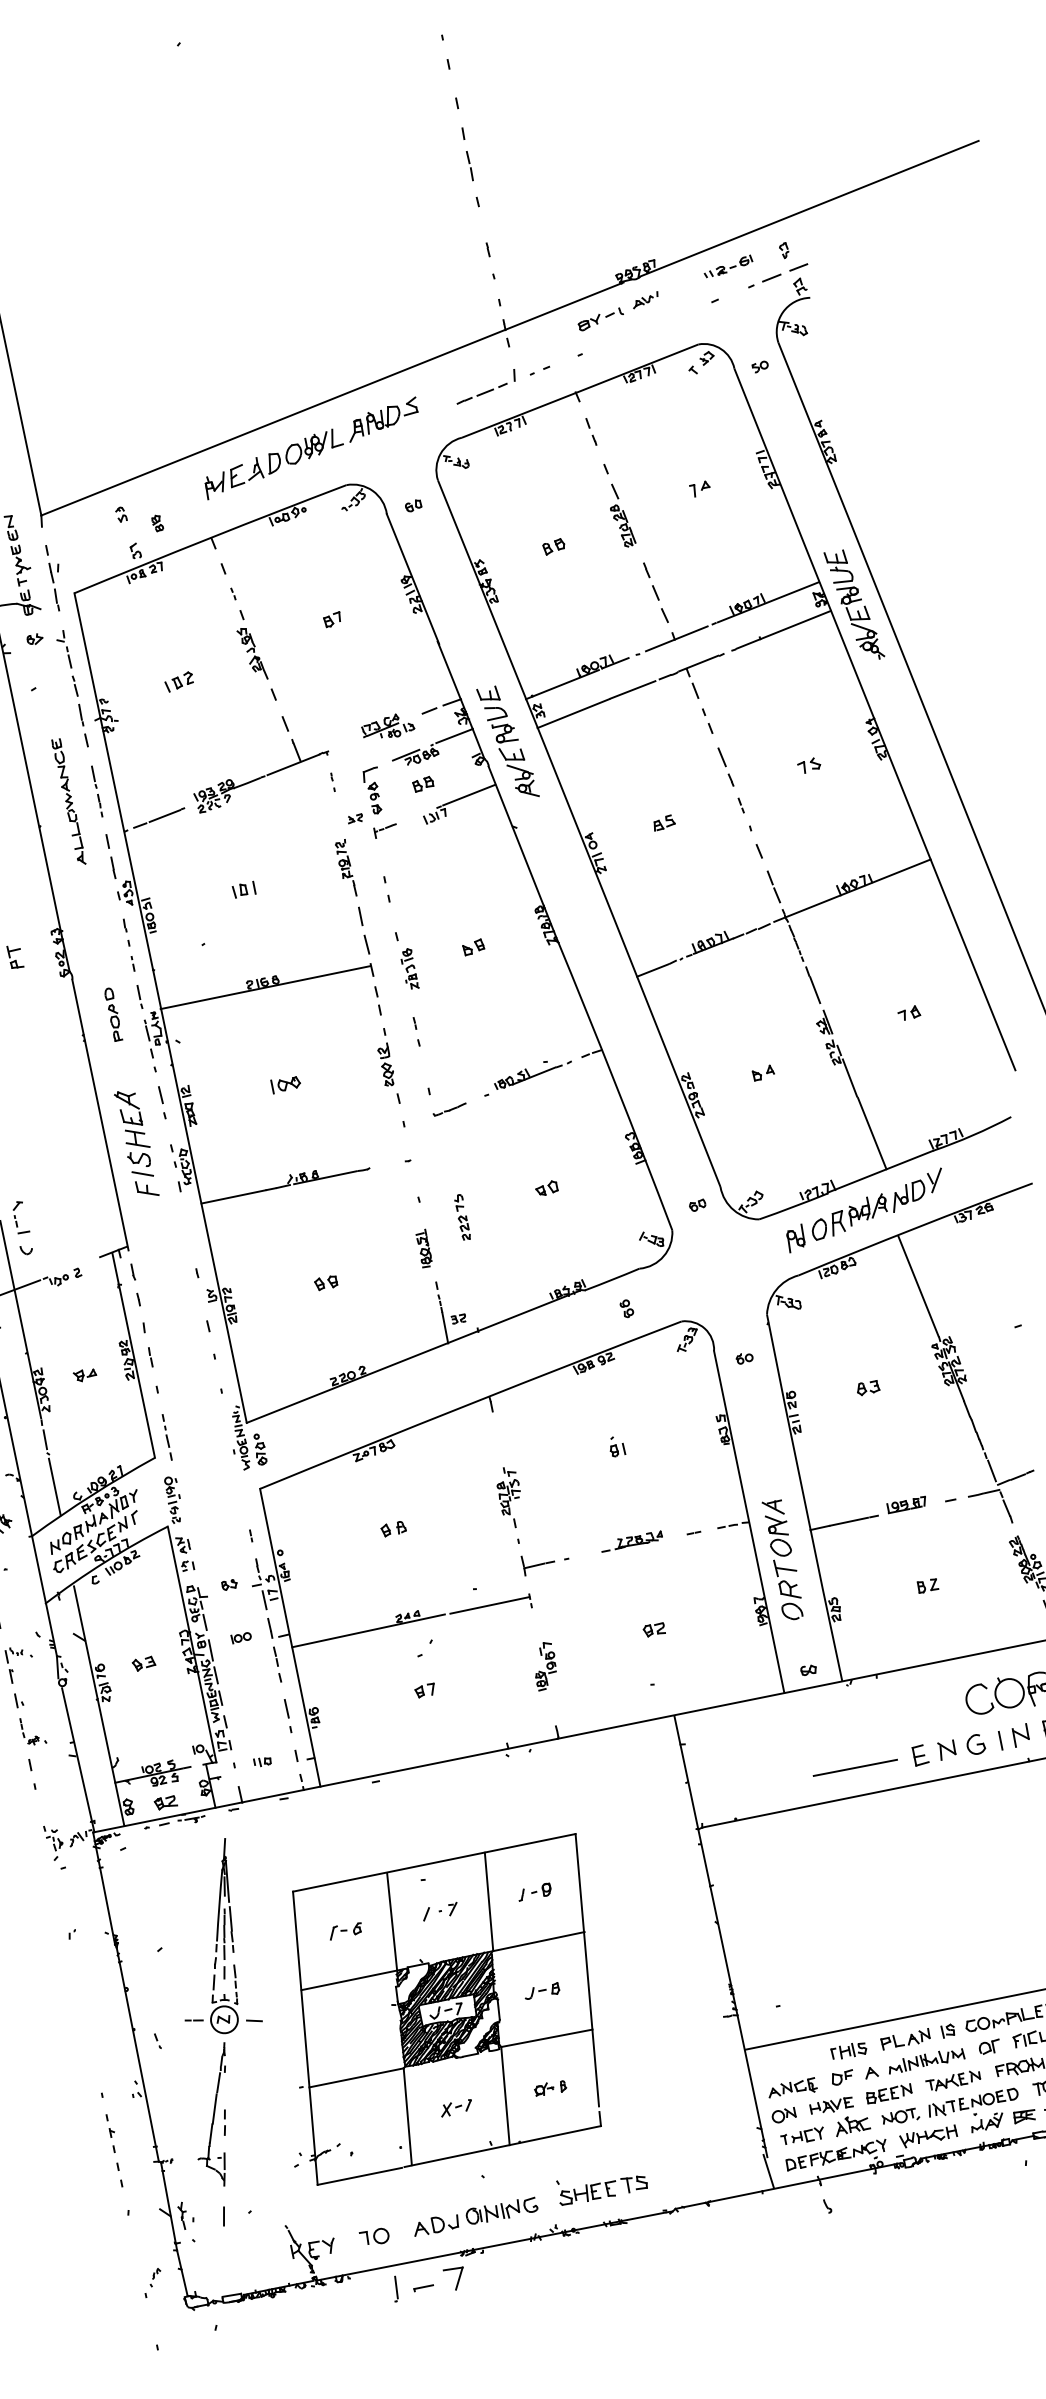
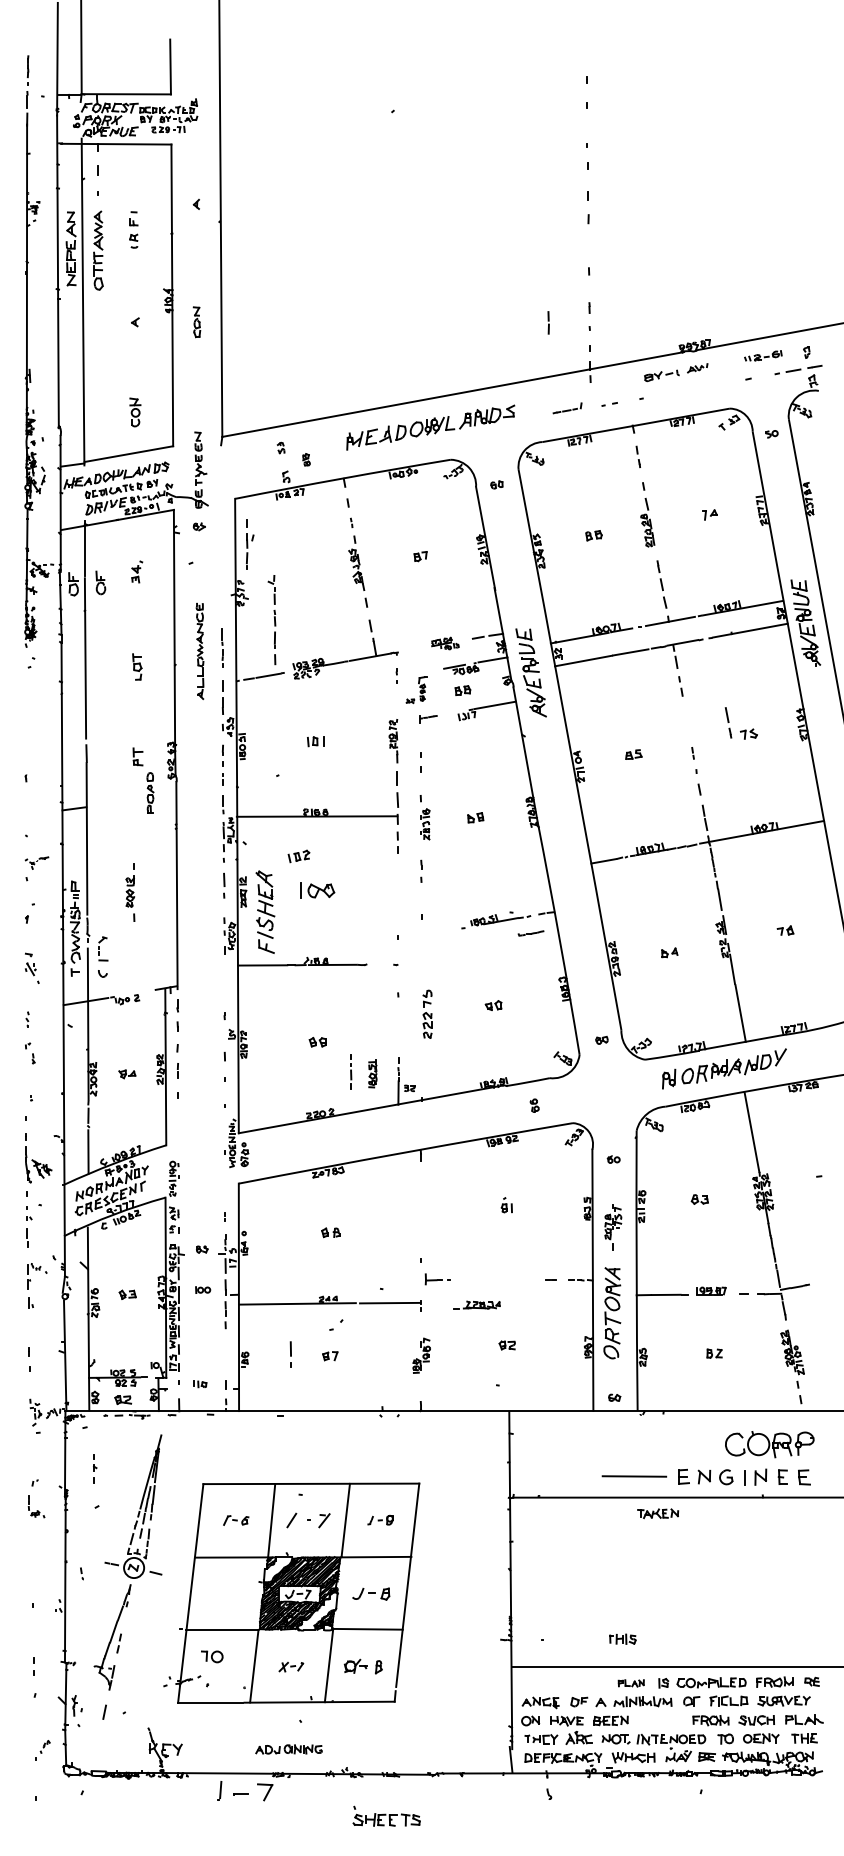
line: (469, 164) -> (548, 321), moved
part: (485, 387) -> (567, 408), size x0.6
part: (56, 577) -> (250, 544), moved
part: (178, 682) -> (298, 856), moved
part: (71, 690) -> (271, 620), moved
part: (388, 727) -> (445, 643), size x0.7
line: (725, 766) -> (728, 722), moved
part: (362, 794) -> (416, 689), size x0.7
part: (113, 1014) -> (150, 792), moved
part: (387, 1066) -> (130, 892), moved
part: (285, 1084) -> (317, 890), size x1.6
part: (448, 1109) -> (530, 933), moved
part: (136, 1142) -> (265, 911), moved
part: (462, 1217) -> (427, 1014), size x1.4
part: (423, 1248) -> (372, 1073), moved
part: (167, 1436) -> (351, 1071), moved
part: (510, 1498) -> (613, 1227), moved
part: (631, 1540) -> (476, 1304), moved
part: (545, 1561) -> (437, 1279), size x0.7
part: (287, 1716) -> (290, 1354), moved
part: (33, 1730) -> (36, 1506), moved
part: (440, 1911) -> (308, 1520), size x1.6
part: (542, 1991) -> (371, 1594), size x1.4
part: (906, 2039) -> (631, 1683), size x0.7
part: (848, 2050) -> (622, 1638), moved
part: (953, 2080) -> (658, 1513), moved
part: (549, 2088) -> (362, 1666), size x1.6
part: (112, 2132) -> (95, 1468), moved
part: (601, 2184) -> (386, 1815), moved
part: (474, 2216) -> (288, 1749), size x0.7
part: (375, 2236) -> (212, 1656), moved

